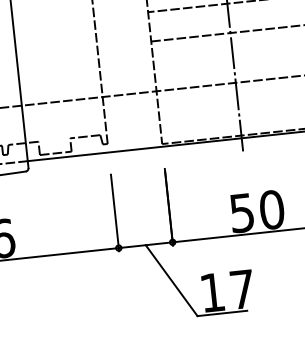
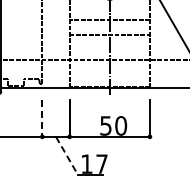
line: (115, 213) -> (42, 119), solid -> dashed
line: (172, 281) -> (67, 156), solid -> dashed

